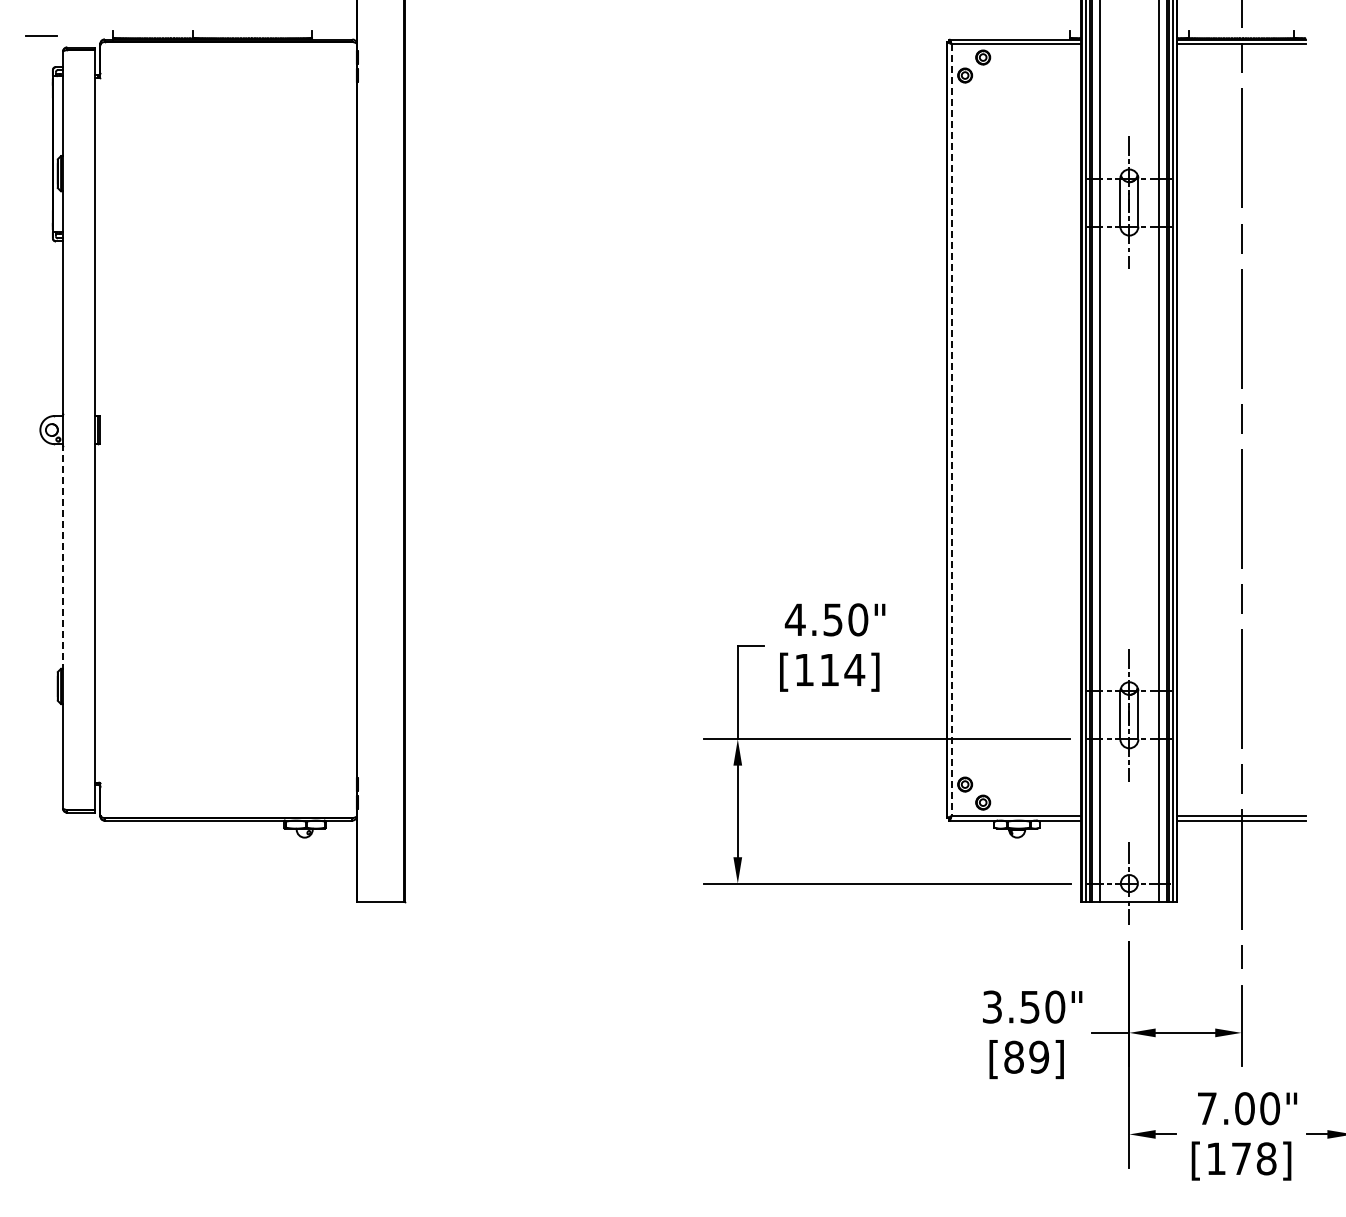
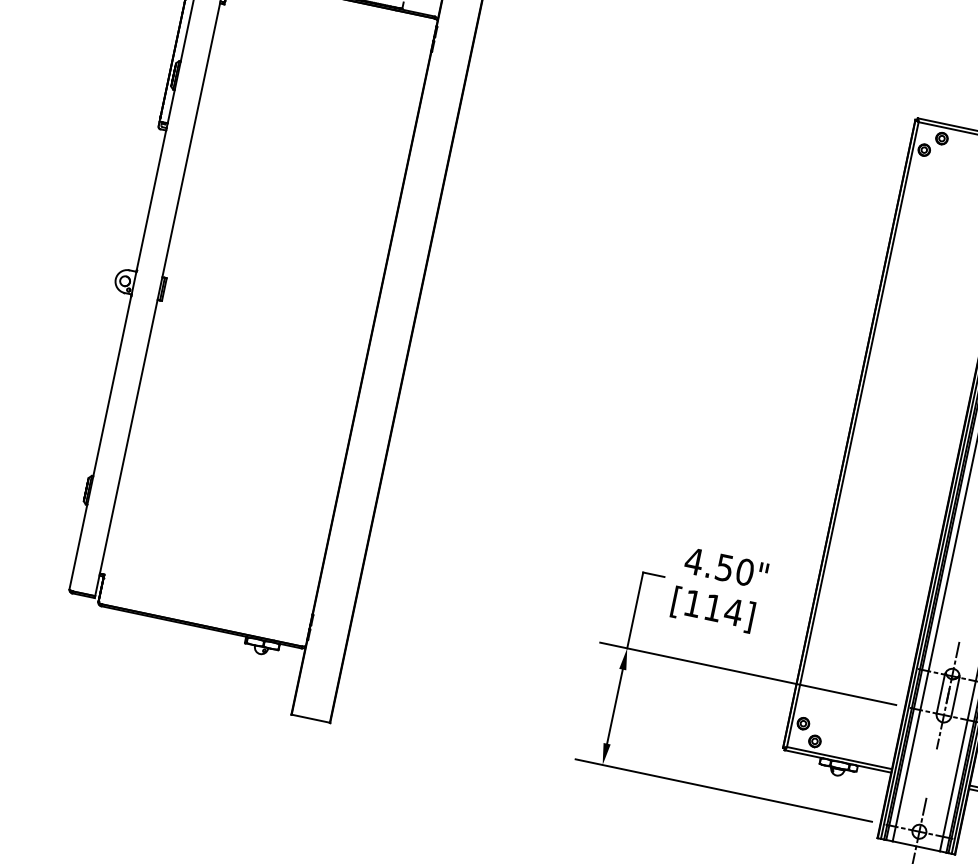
line: (951, 430) -> (852, 434), dashed -> solid
line: (62, 556) -> (112, 385), dashed -> solid

